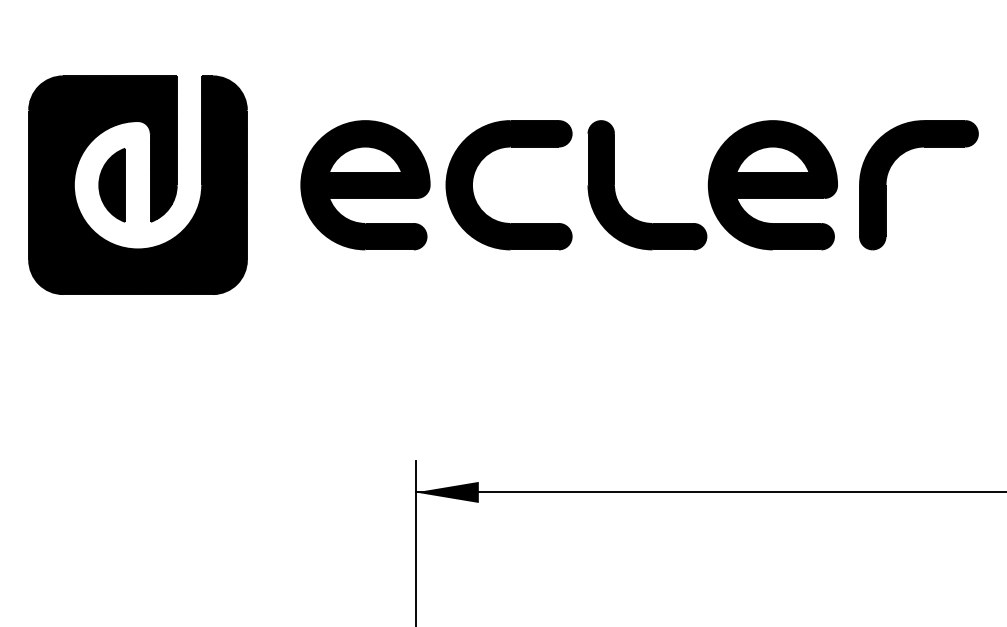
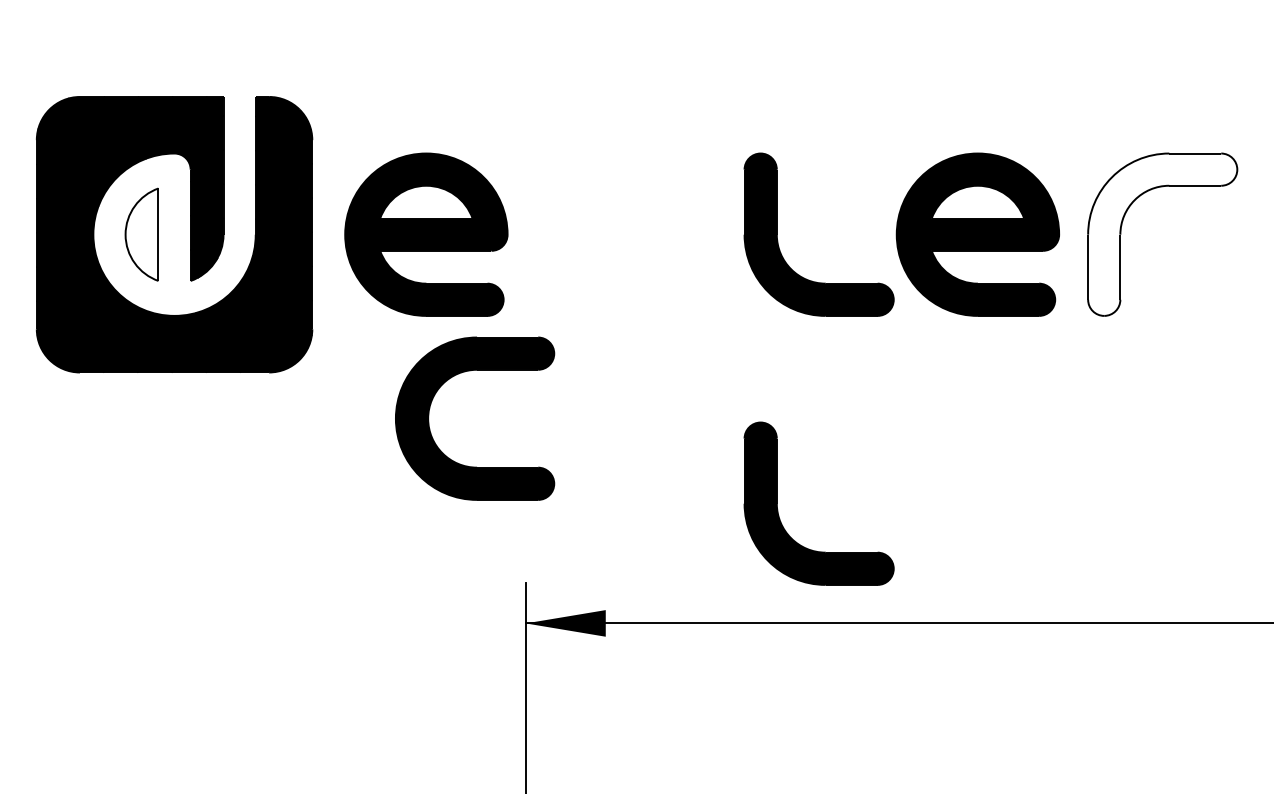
part: (473, 184) -> (429, 417), moved
fill: (111, 185) -> (141, 234), removed
part: (365, 185) -> (426, 234), moved
fill: (918, 185) -> (1162, 234), removed
part: (615, 402) -> (778, 509), added

